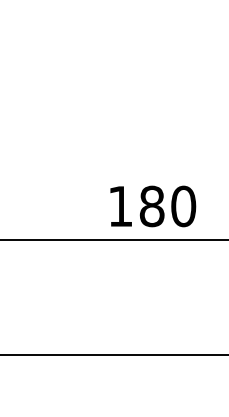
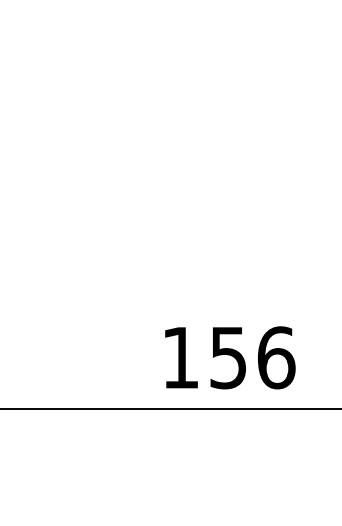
text: (167, 206) -> (251, 357), 180 -> 156

